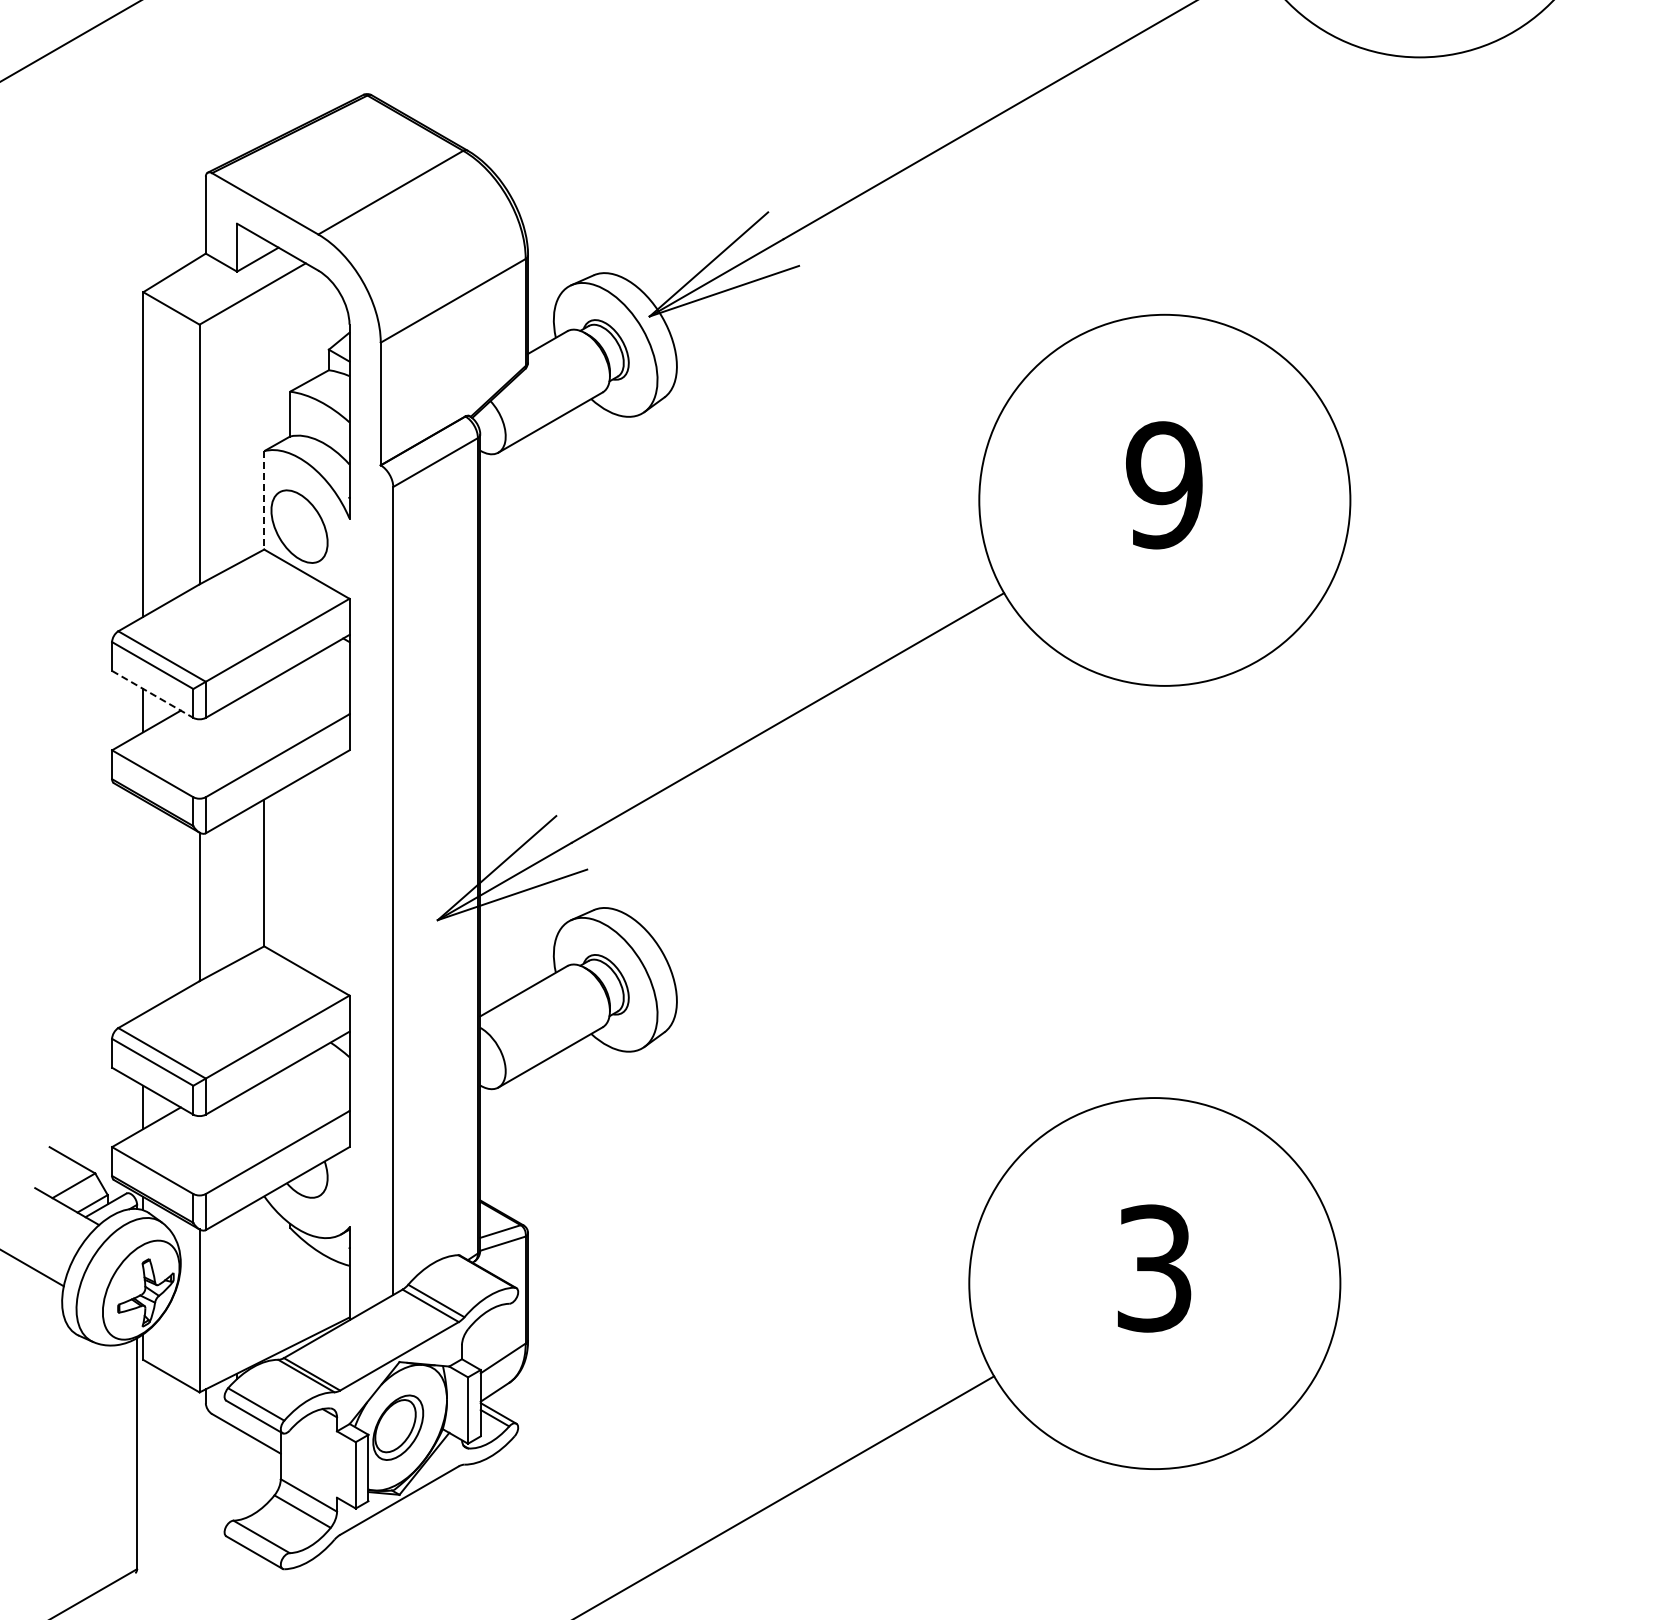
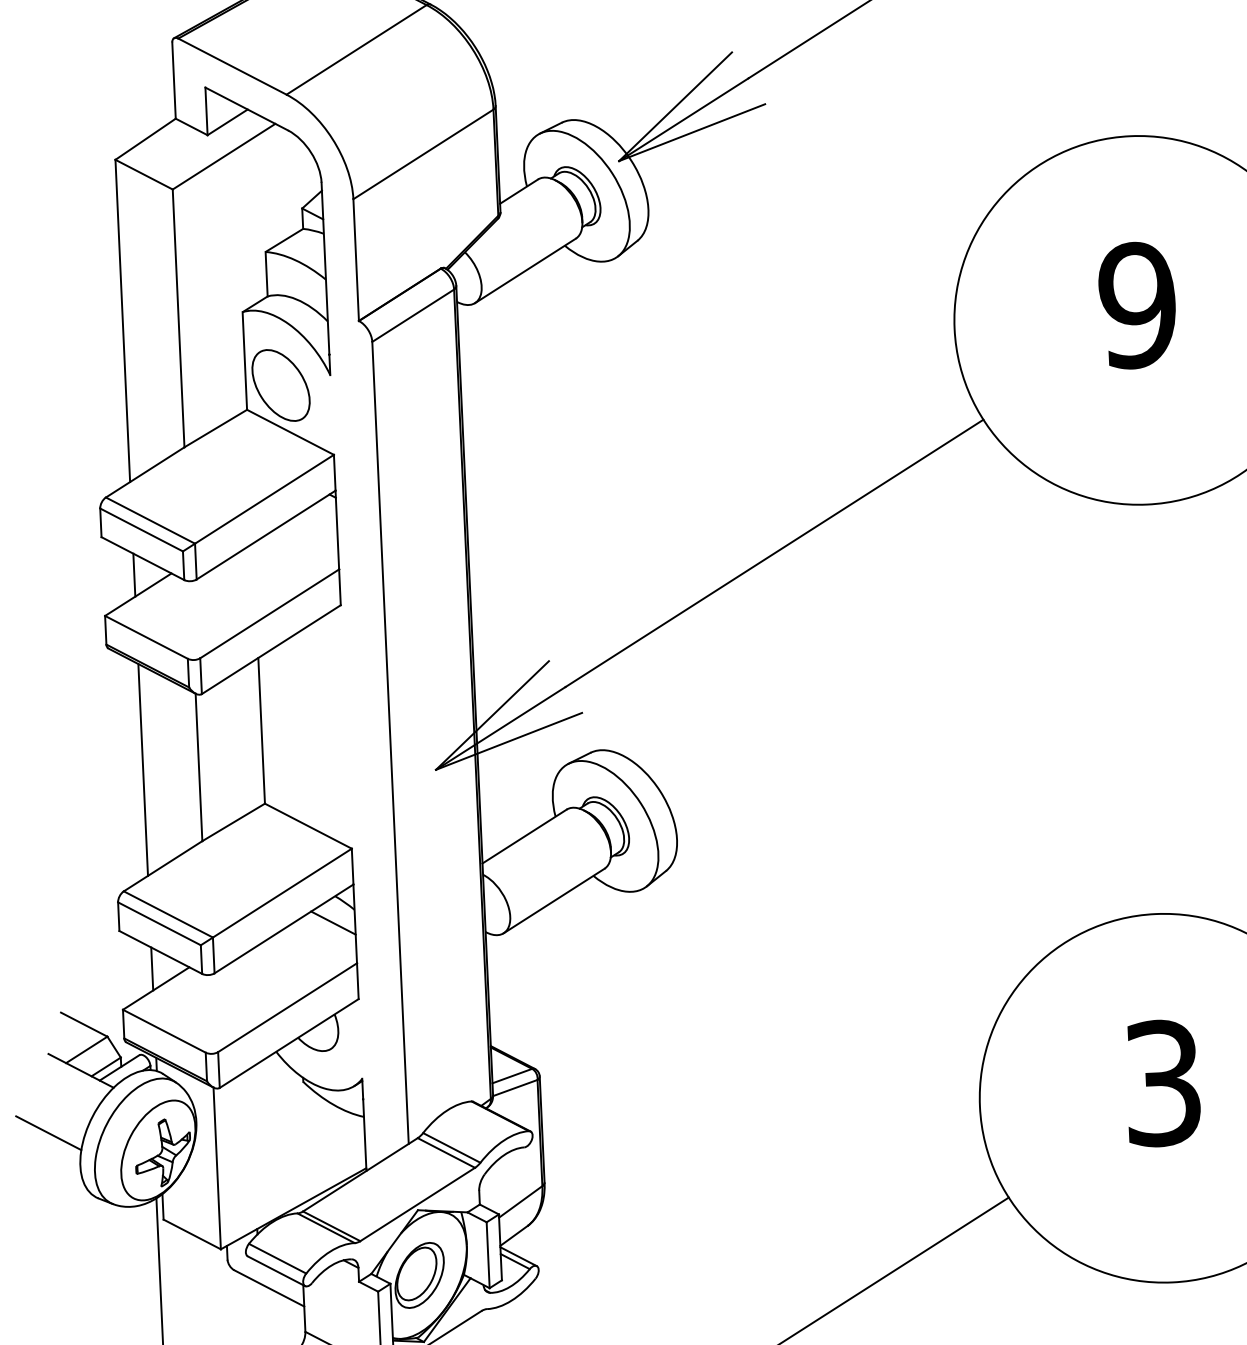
line: (264, 500) -> (245, 361), dashed -> solid
line: (152, 694) -> (142, 558), dashed -> solid
line: (143, 906) -> (143, 769), added
line: (327, 1069) -> (333, 923), added

